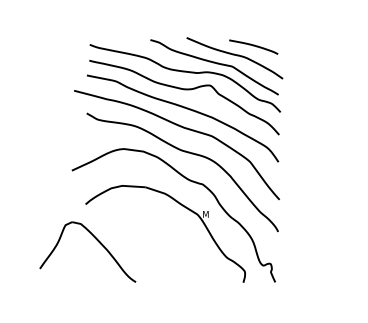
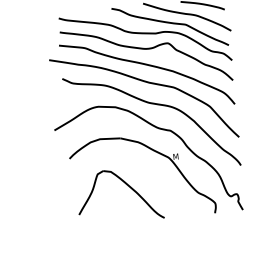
part: (97, 241) -> (127, 185), moved

